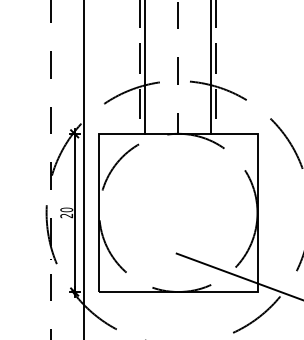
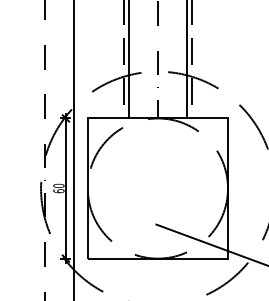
text: (66, 215) -> (58, 190), 20 -> 60

